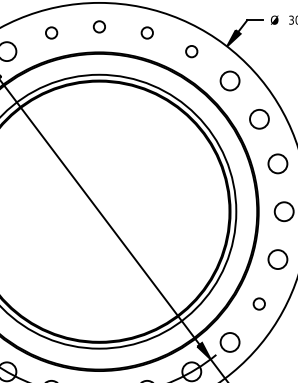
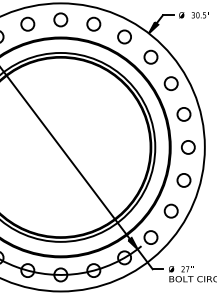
circle: (98, 26) -> (60, 19), size x1.67
circle: (51, 32) -> (27, 23), size x1.67
circle: (146, 32) -> (93, 23), size x1.67
circle: (191, 50) -> (124, 36), size x1.67
circle: (258, 303) -> (170, 210), size x1.67

